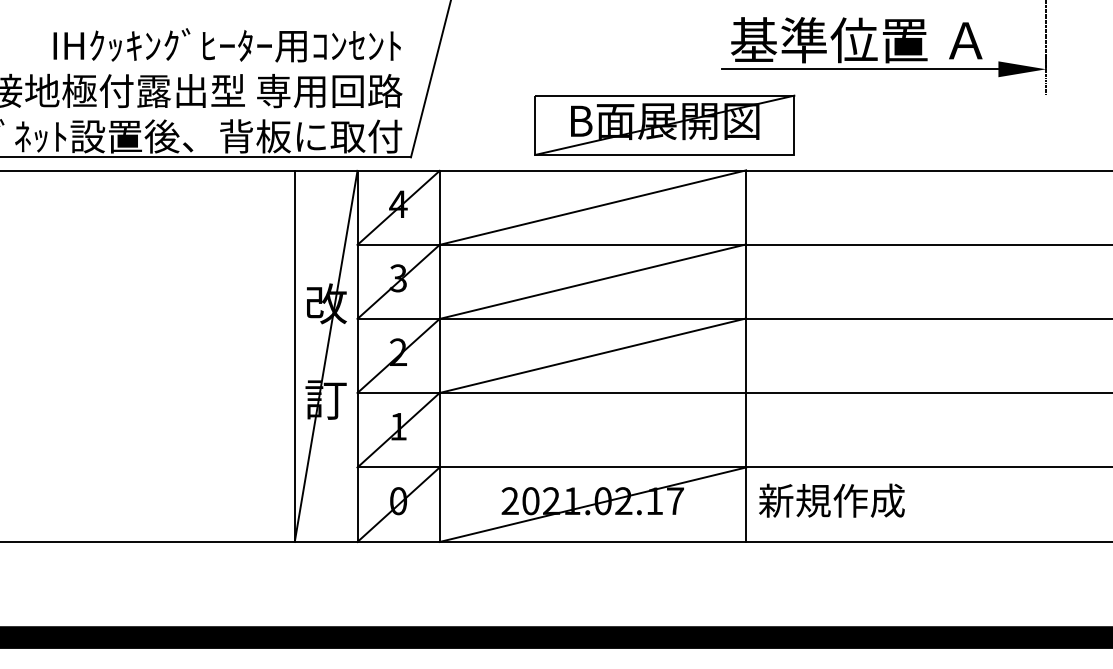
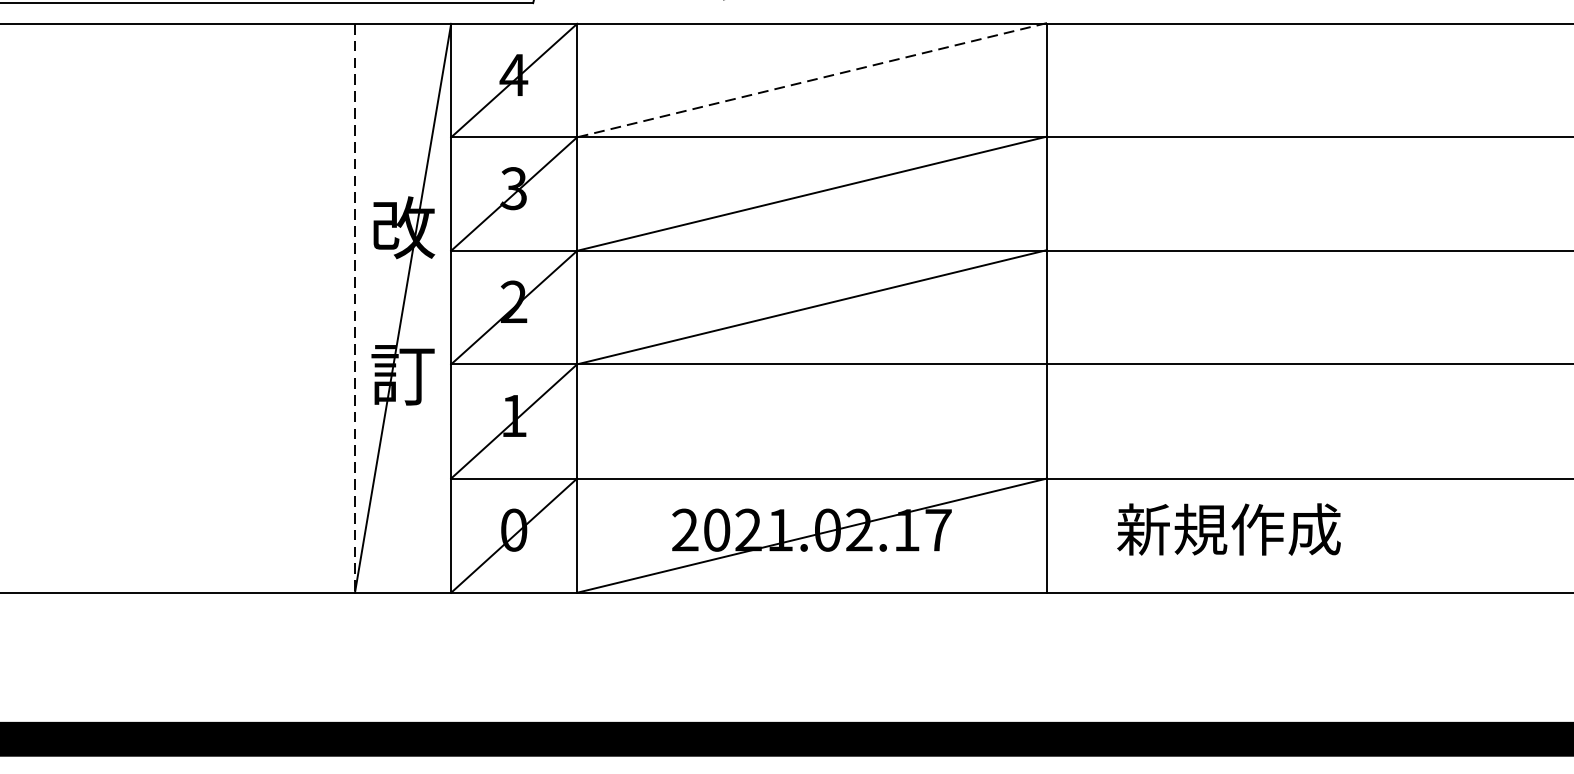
line: (592, 207) -> (811, 80), solid -> dashed
line: (294, 356) -> (354, 308), solid -> dashed
text: (831, 500) -> (1228, 529), moved

